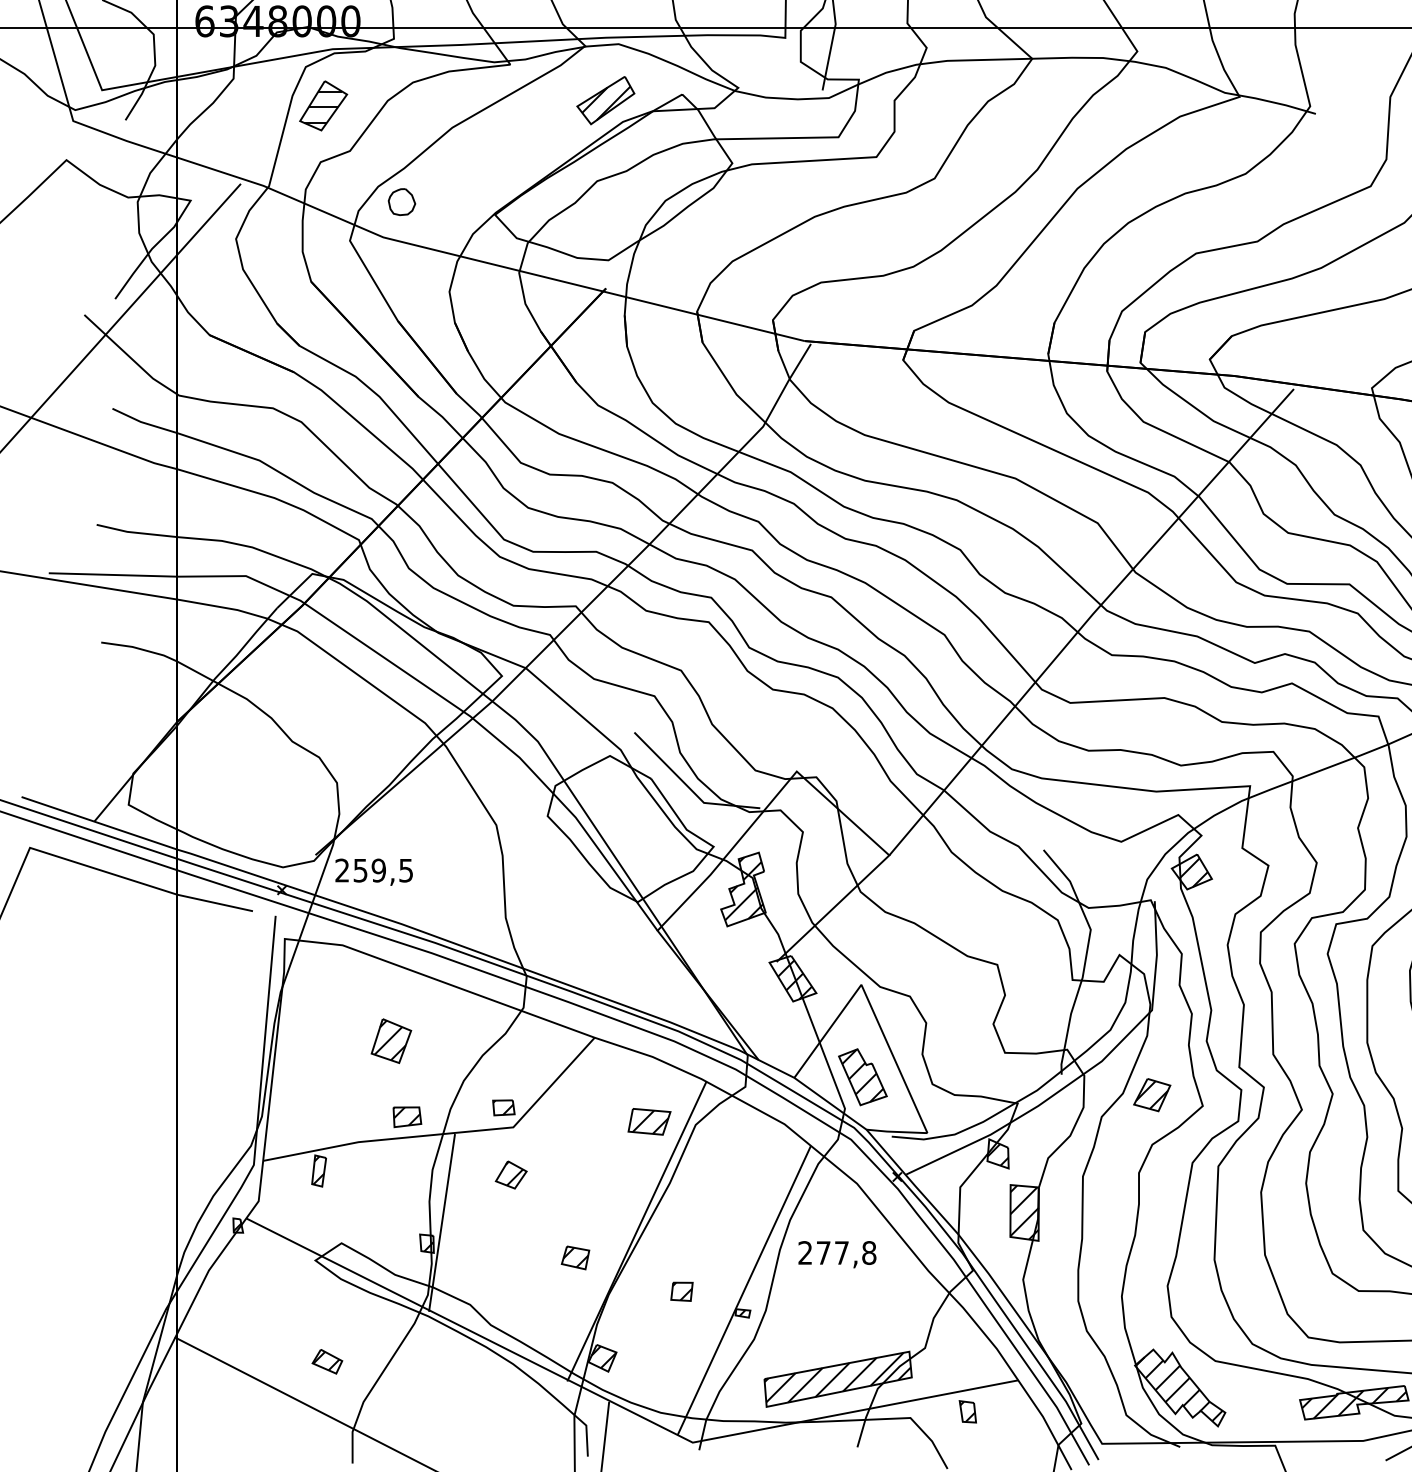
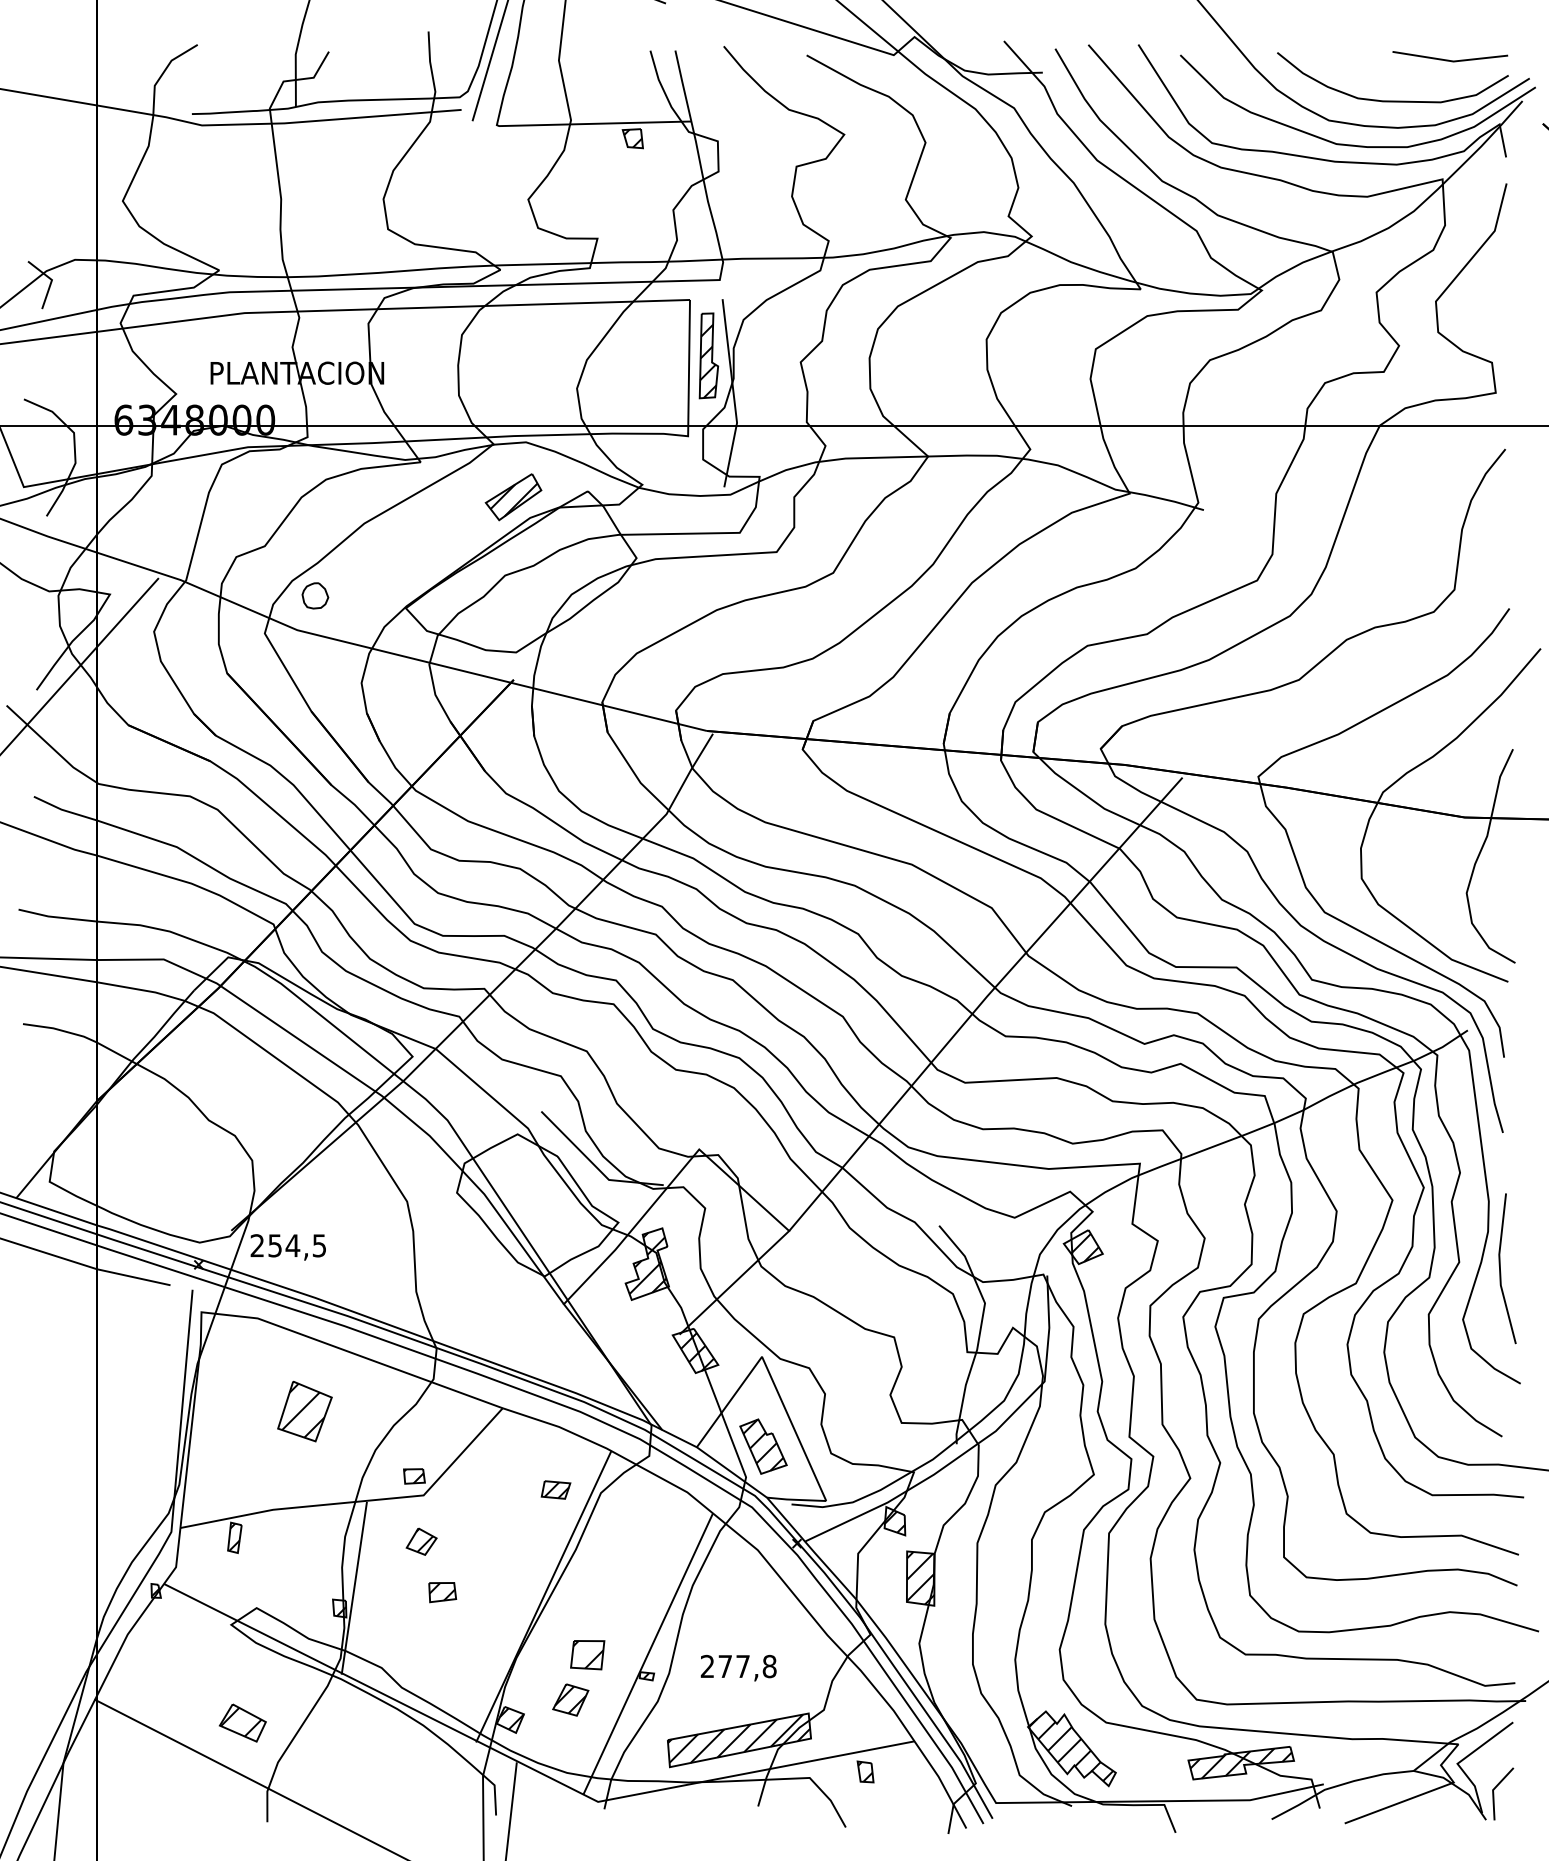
part: (322, 106) -> (238, 502), removed
text: (378, 870) -> (292, 1245), 259,5 -> 254,5
part: (391, 1041) -> (305, 1411), size x1.4
part: (1151, 1094) -> (570, 1699), moved
part: (407, 1117) -> (442, 1592), moved
part: (648, 1121) -> (555, 1489), size x0.7
text: (837, 1255) -> (738, 1668), moved
part: (574, 1258) -> (483, 1622), removed
part: (681, 1292) -> (587, 1655), size x1.6
part: (327, 1361) -> (242, 1723), size x1.6

